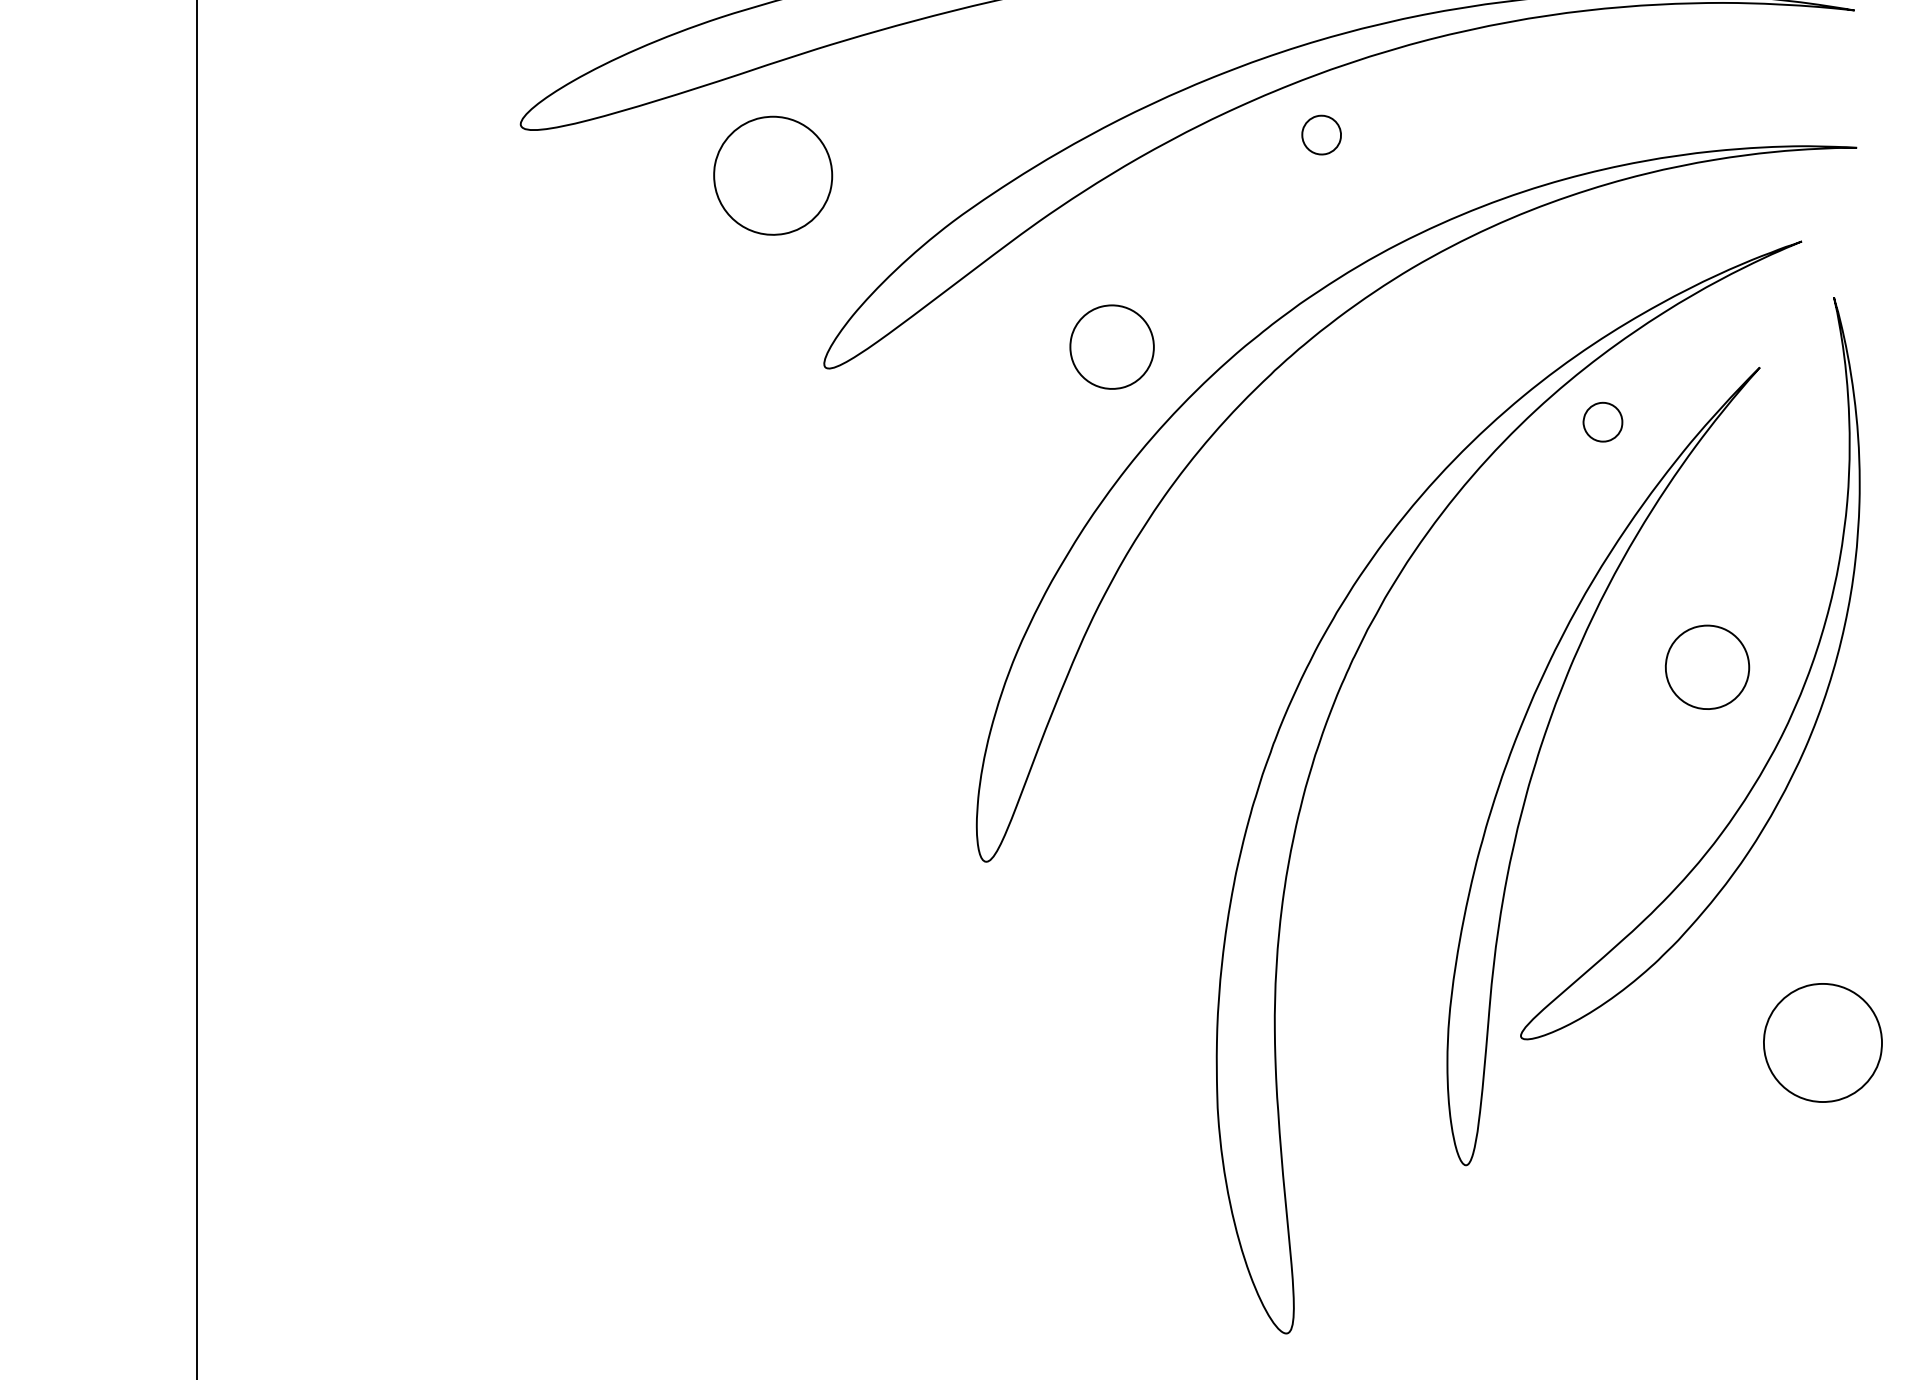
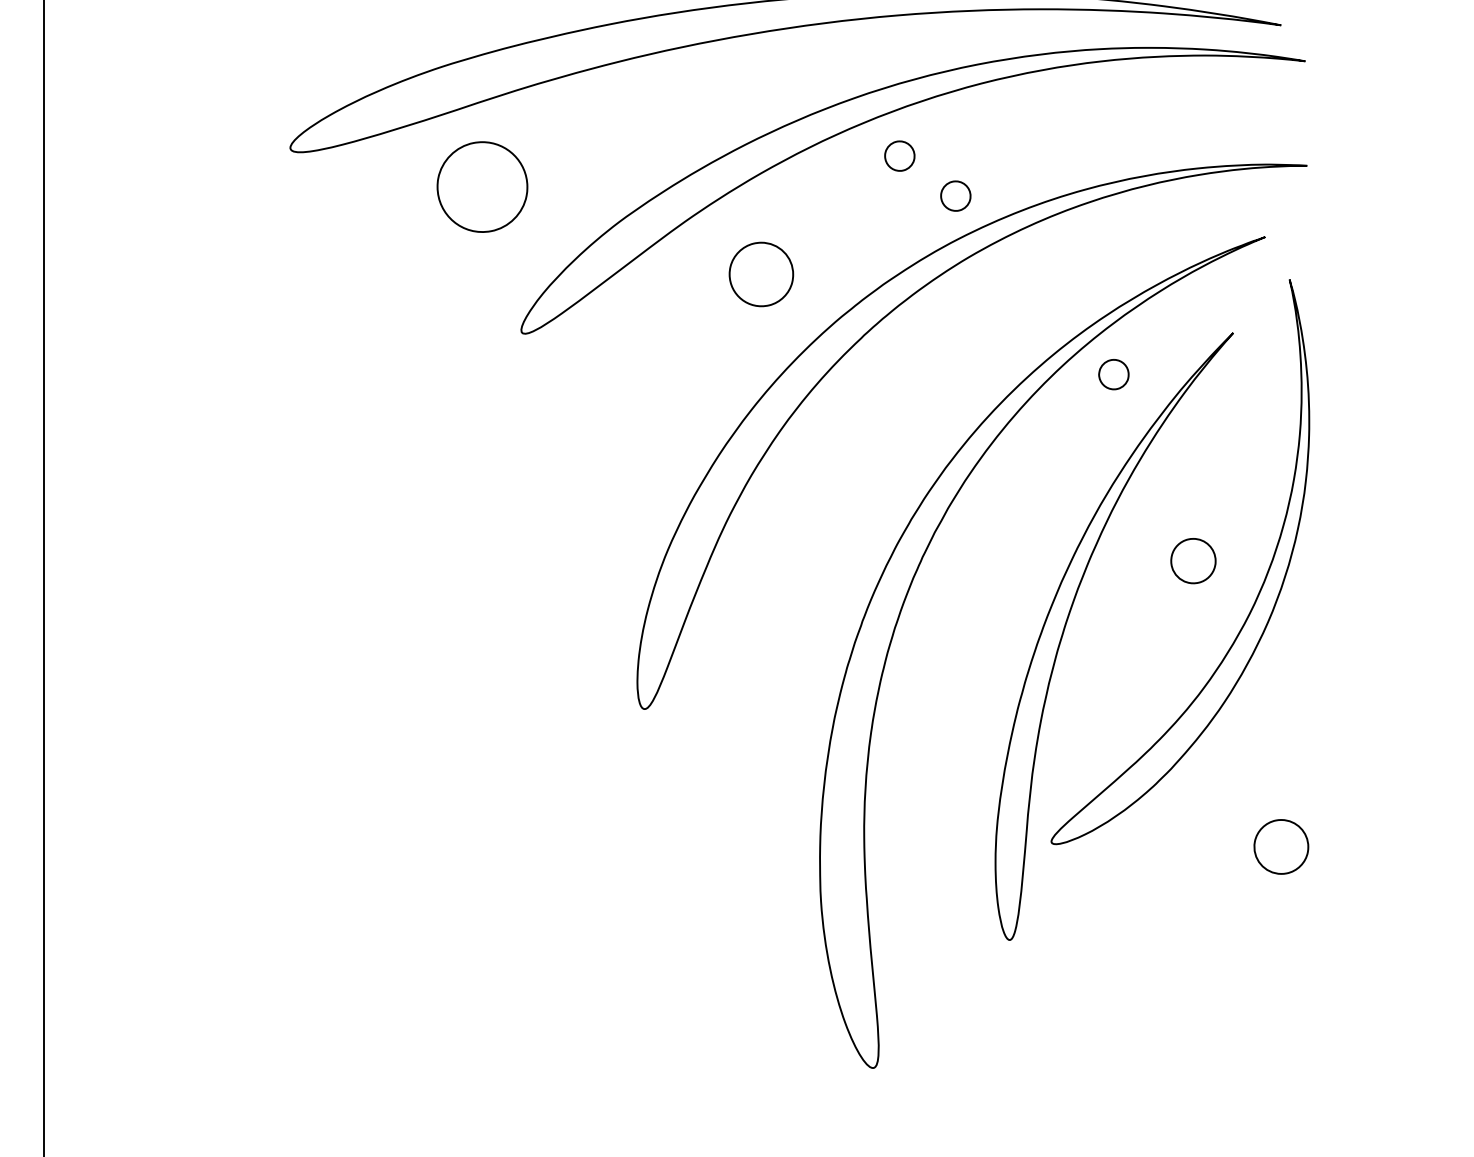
part: (1394, 186) -> (955, 195), added
part: (1112, 347) -> (761, 274), moved
part: (1707, 666) -> (1193, 560), size x0.7
part: (1823, 1042) -> (1281, 846), size x0.6

